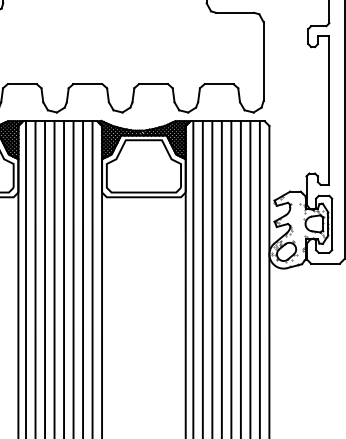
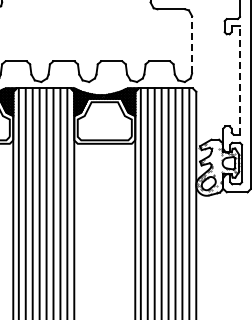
line: (264, 61) -> (192, 44), solid -> dashed
line: (328, 109) -> (239, 79), solid -> dashed

